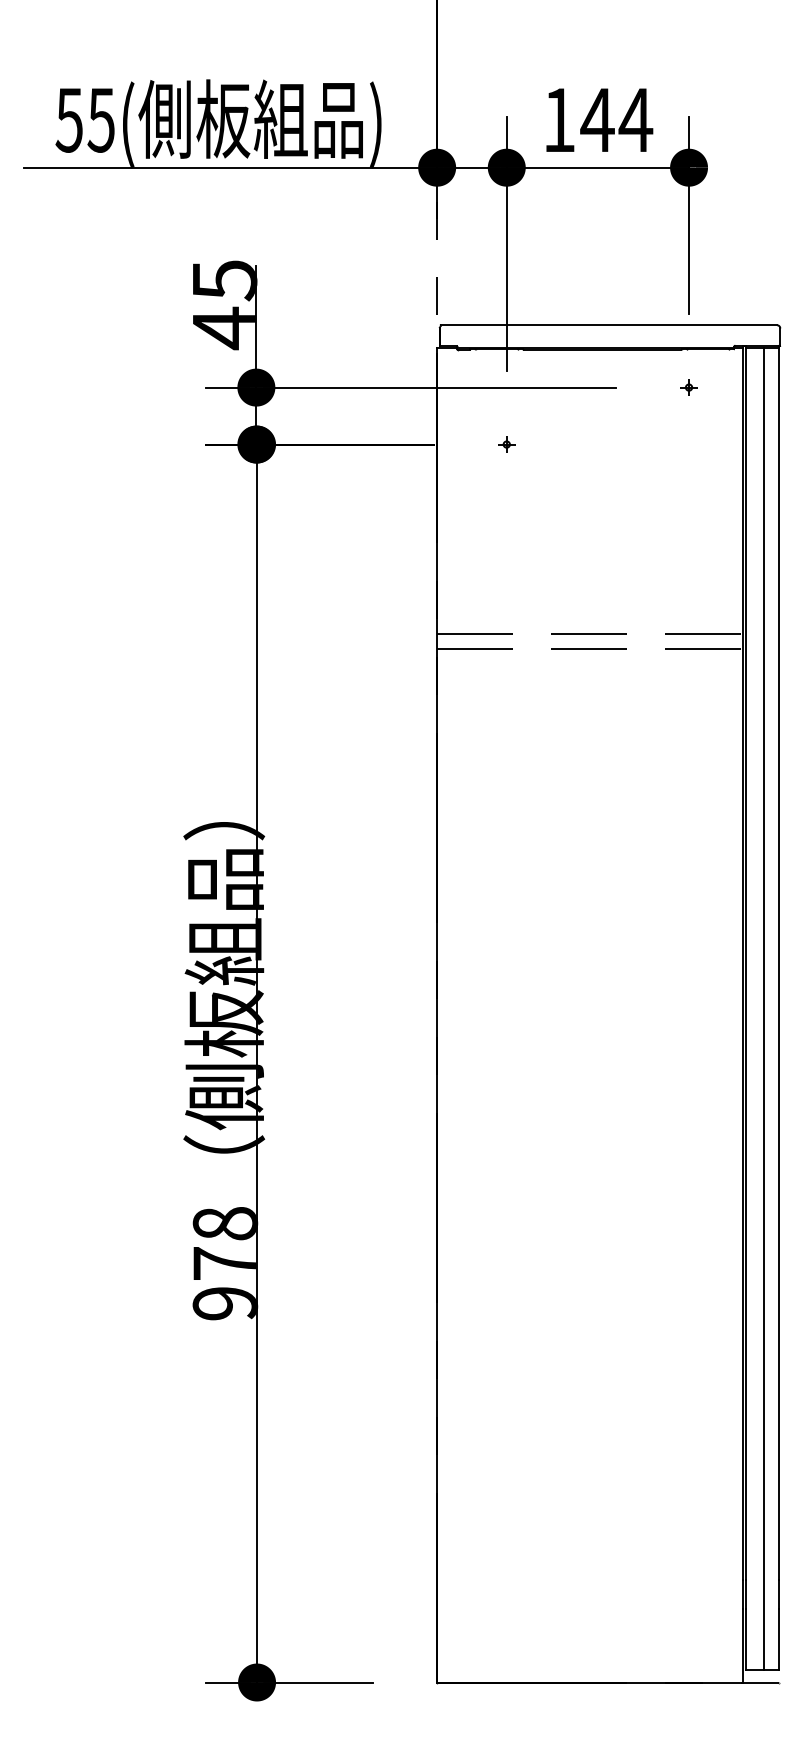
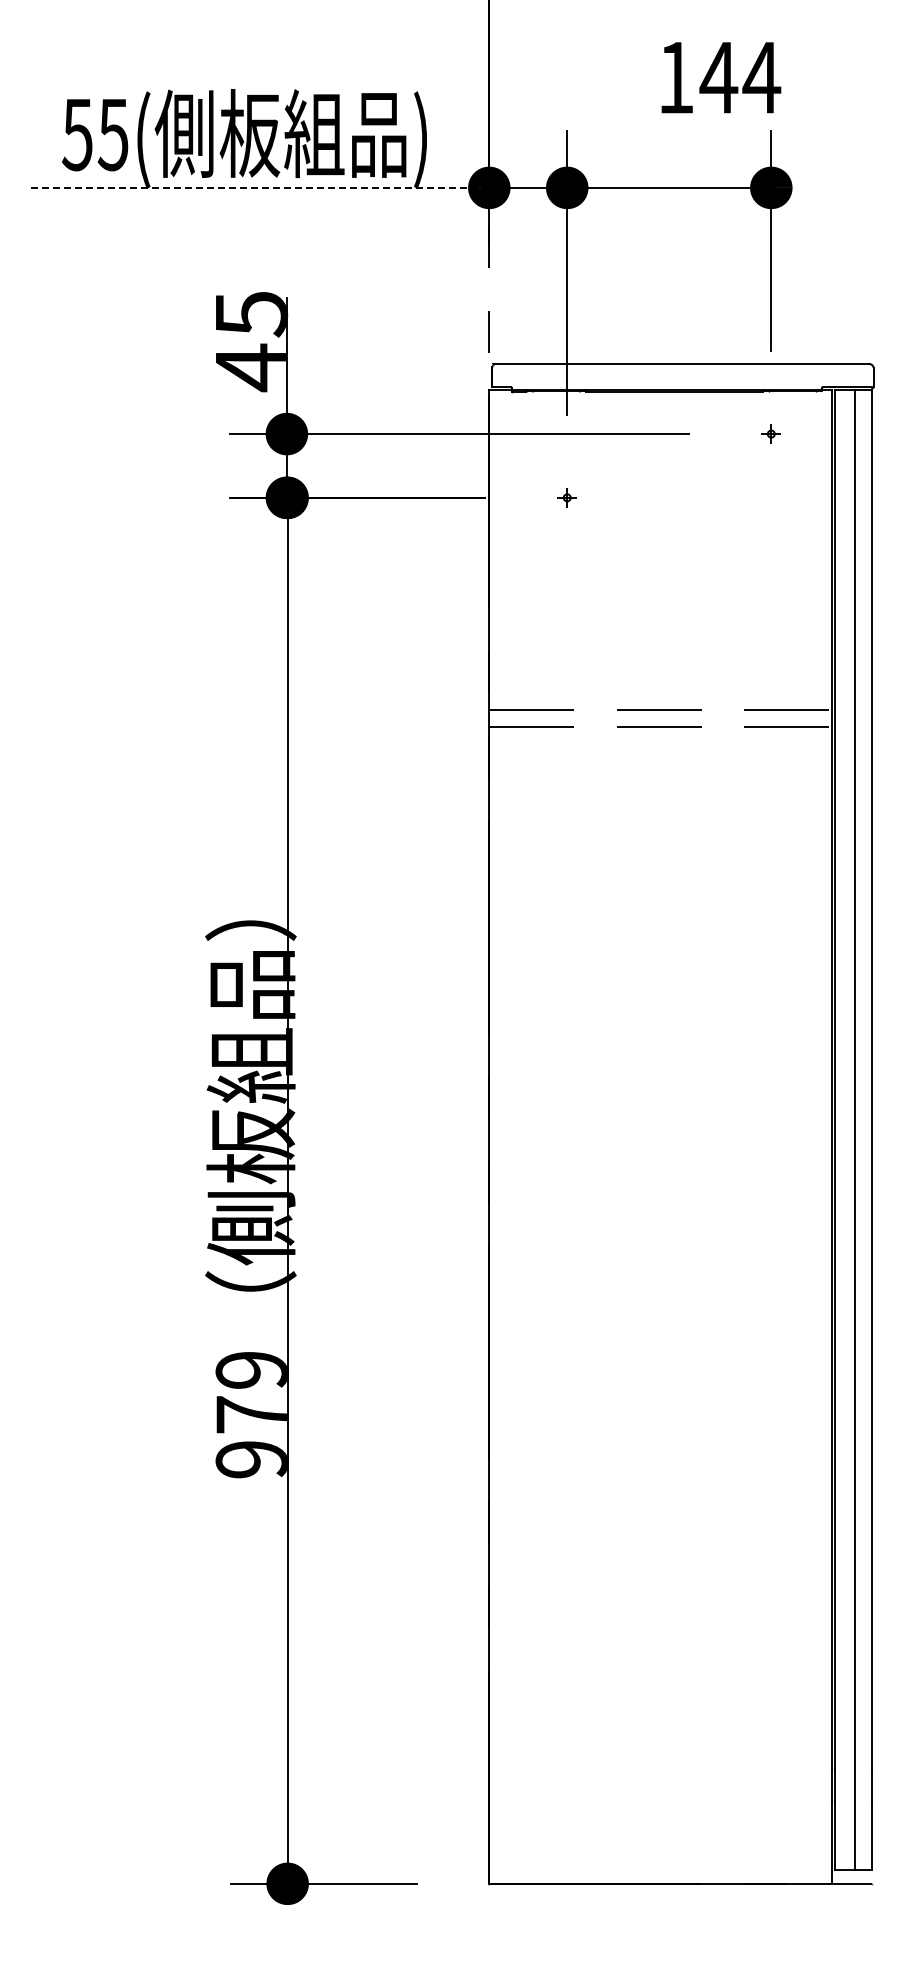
text: (599, 120) -> (721, 77), moved
line: (230, 167) -> (257, 187), solid -> dashed
text: (223, 1223) -> (250, 1369), 978 -> 979

